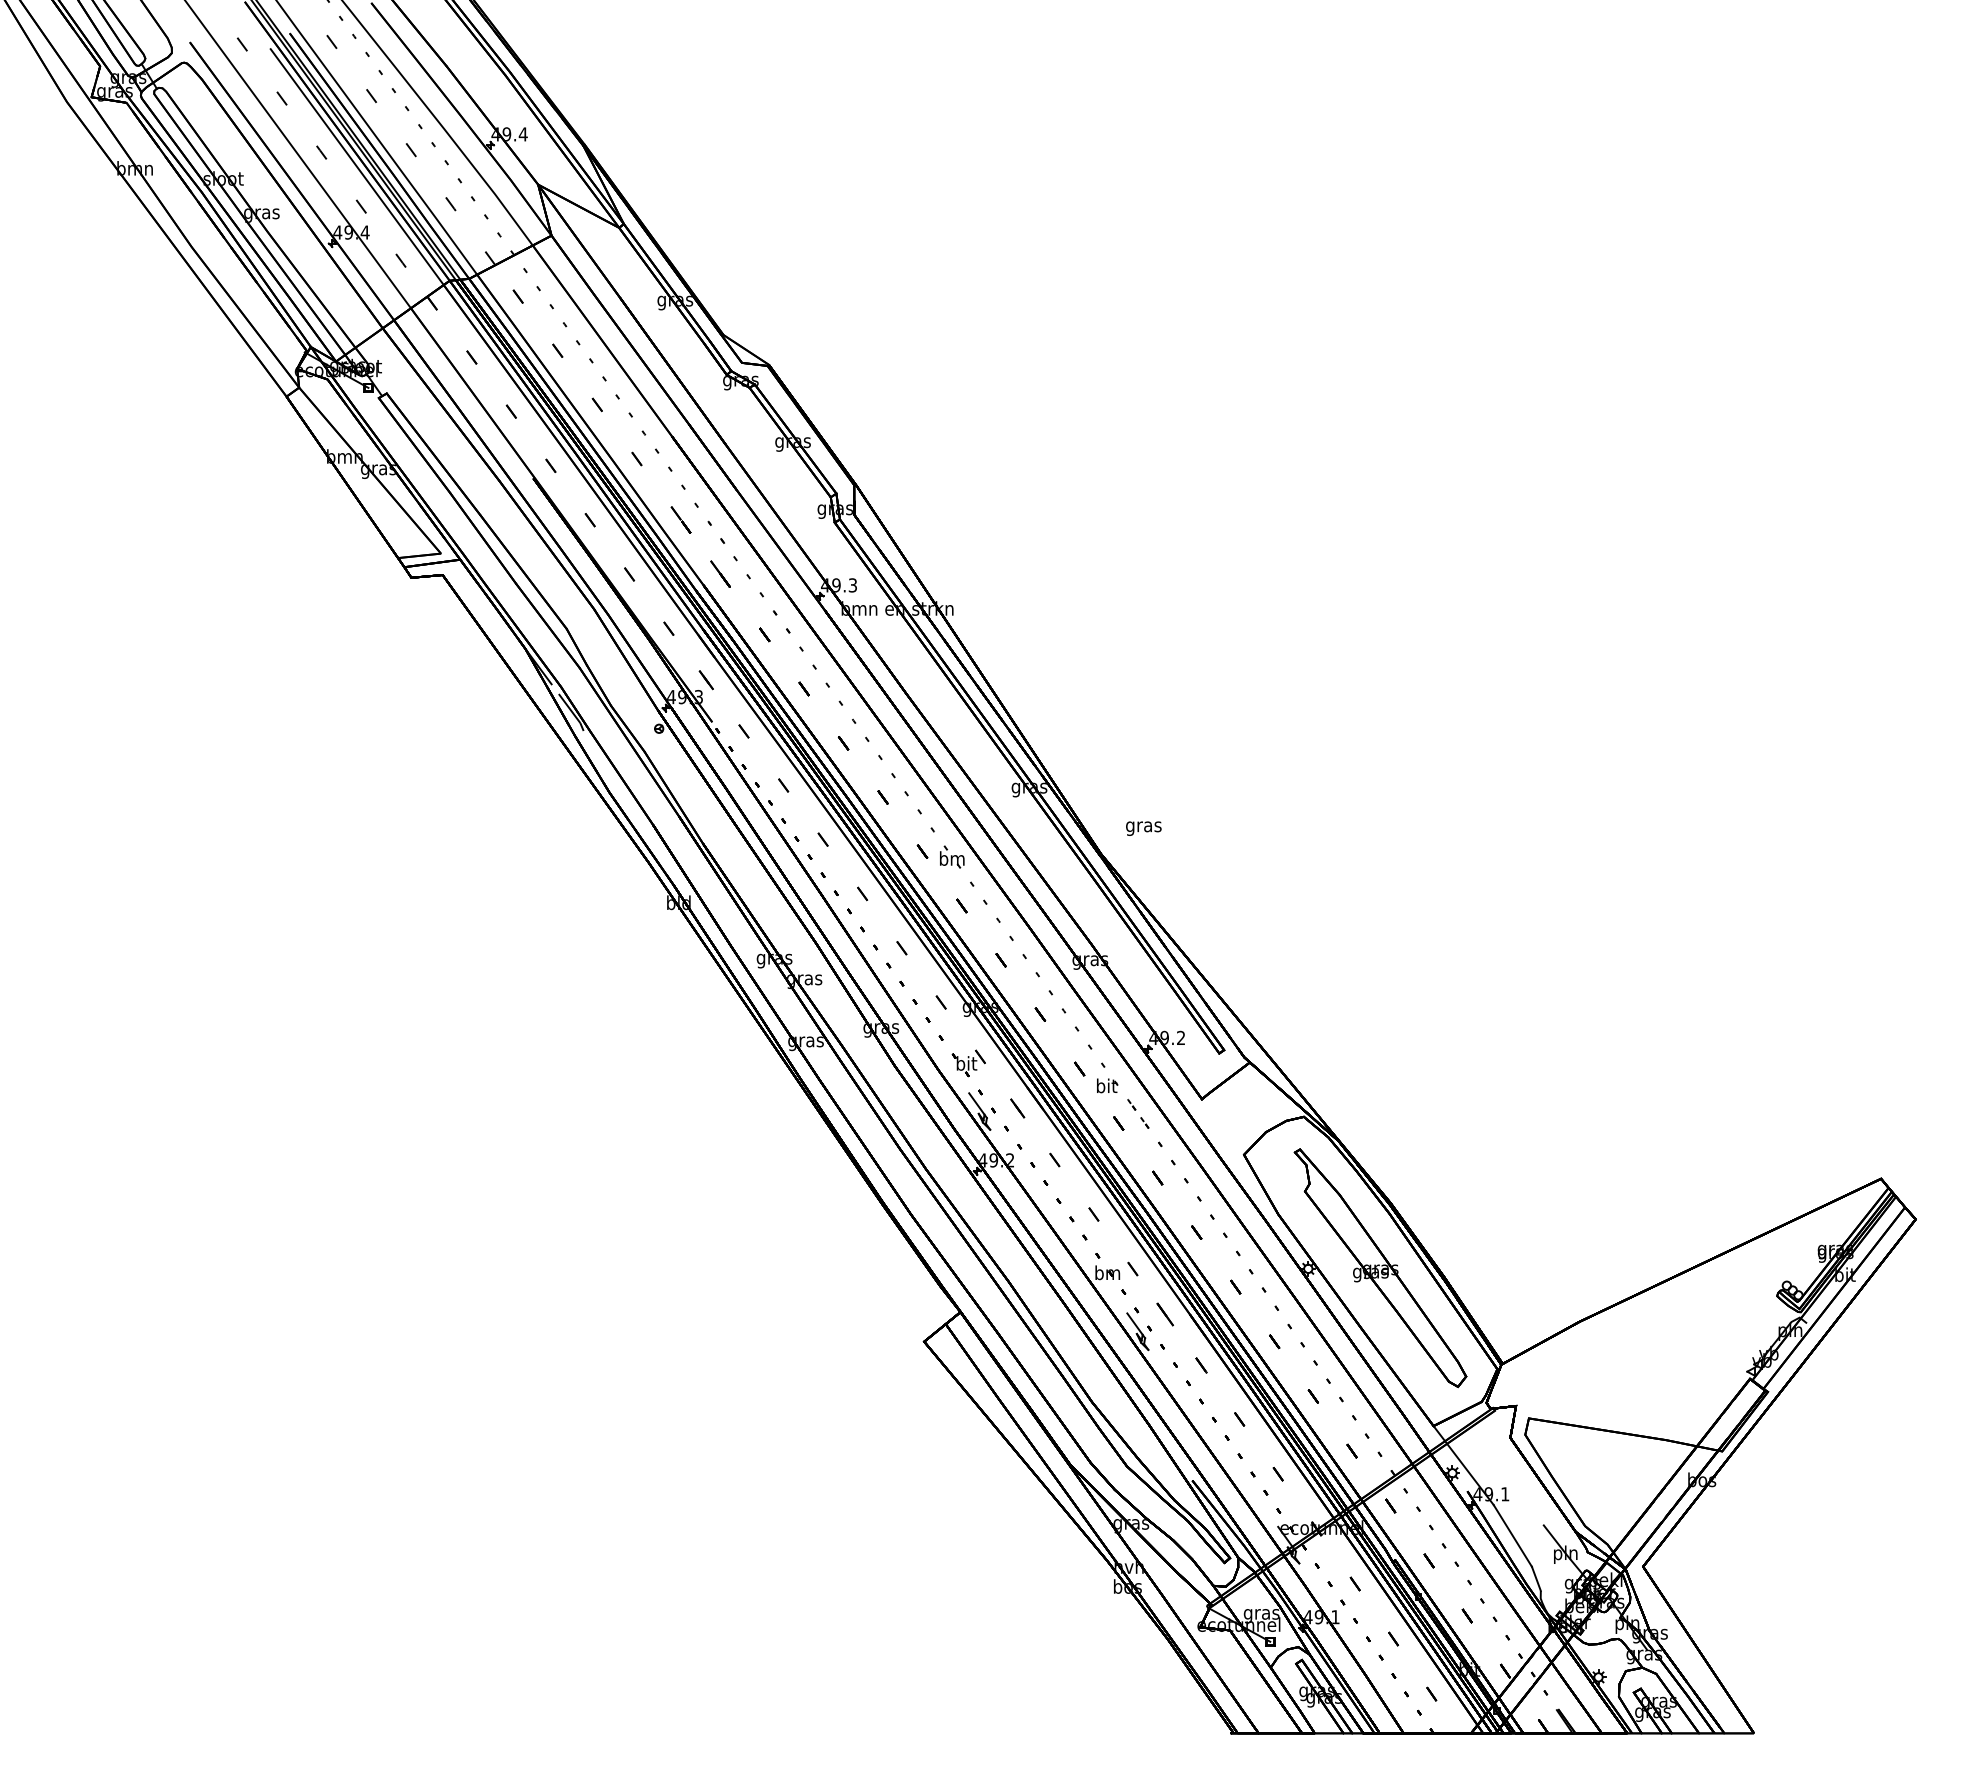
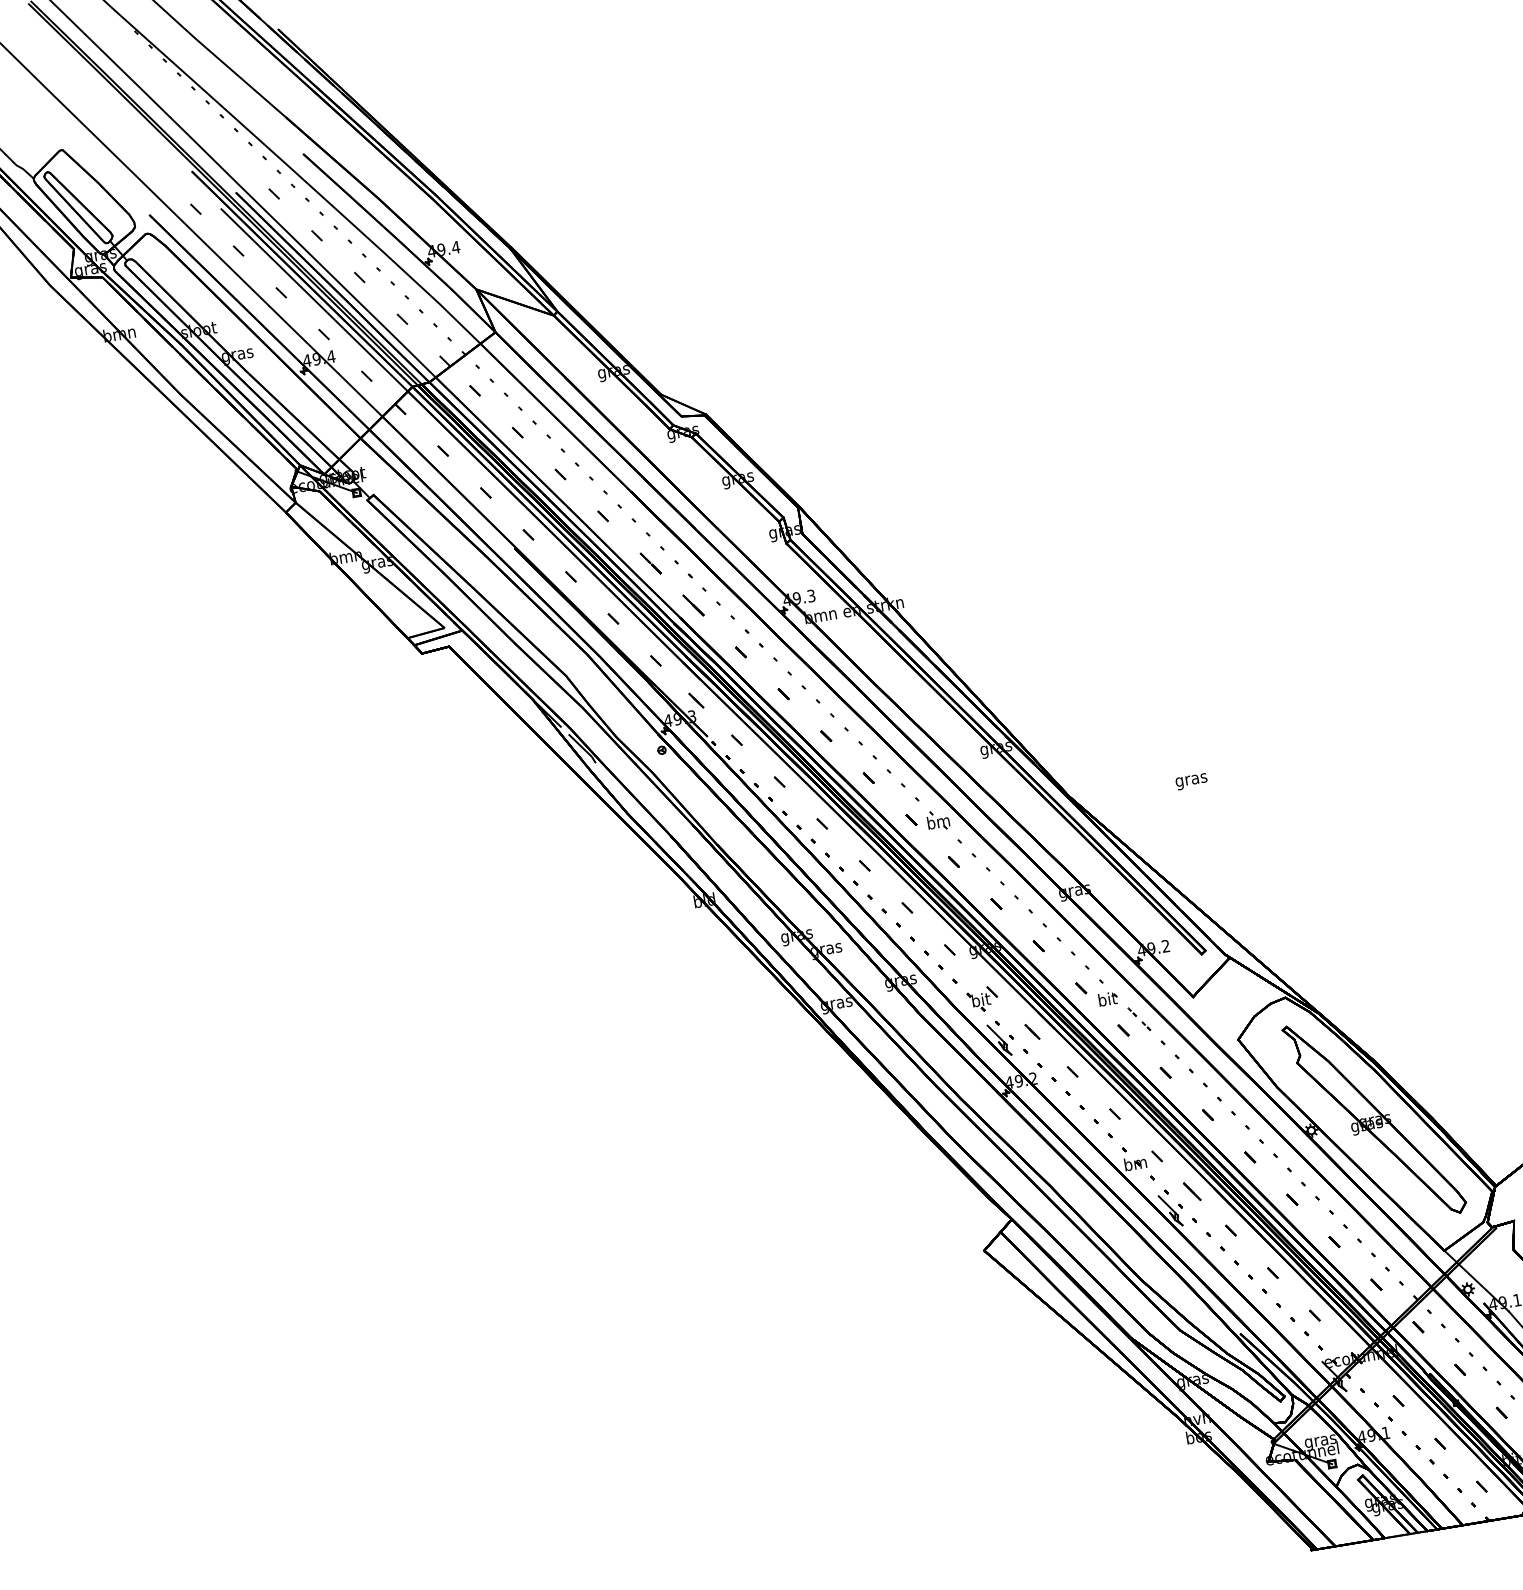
text: (1143, 828) -> (1191, 781), moved

